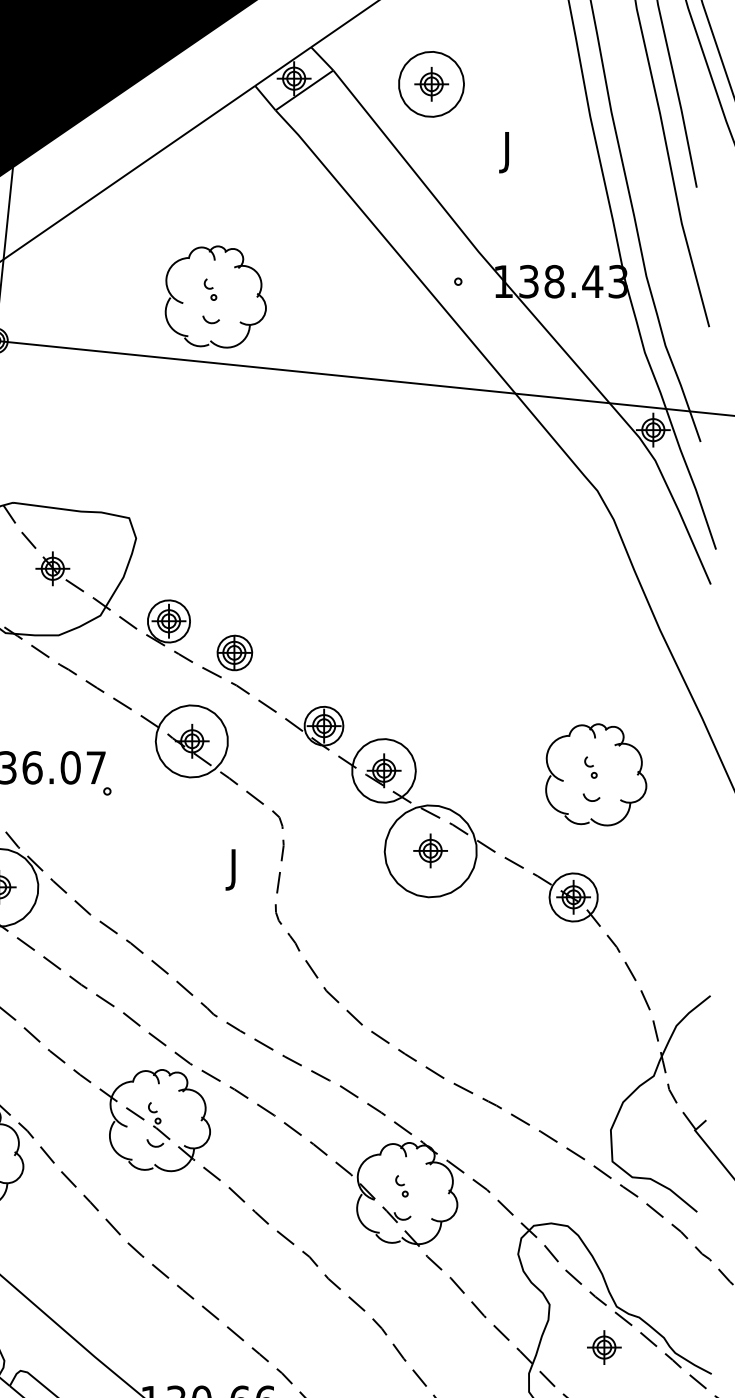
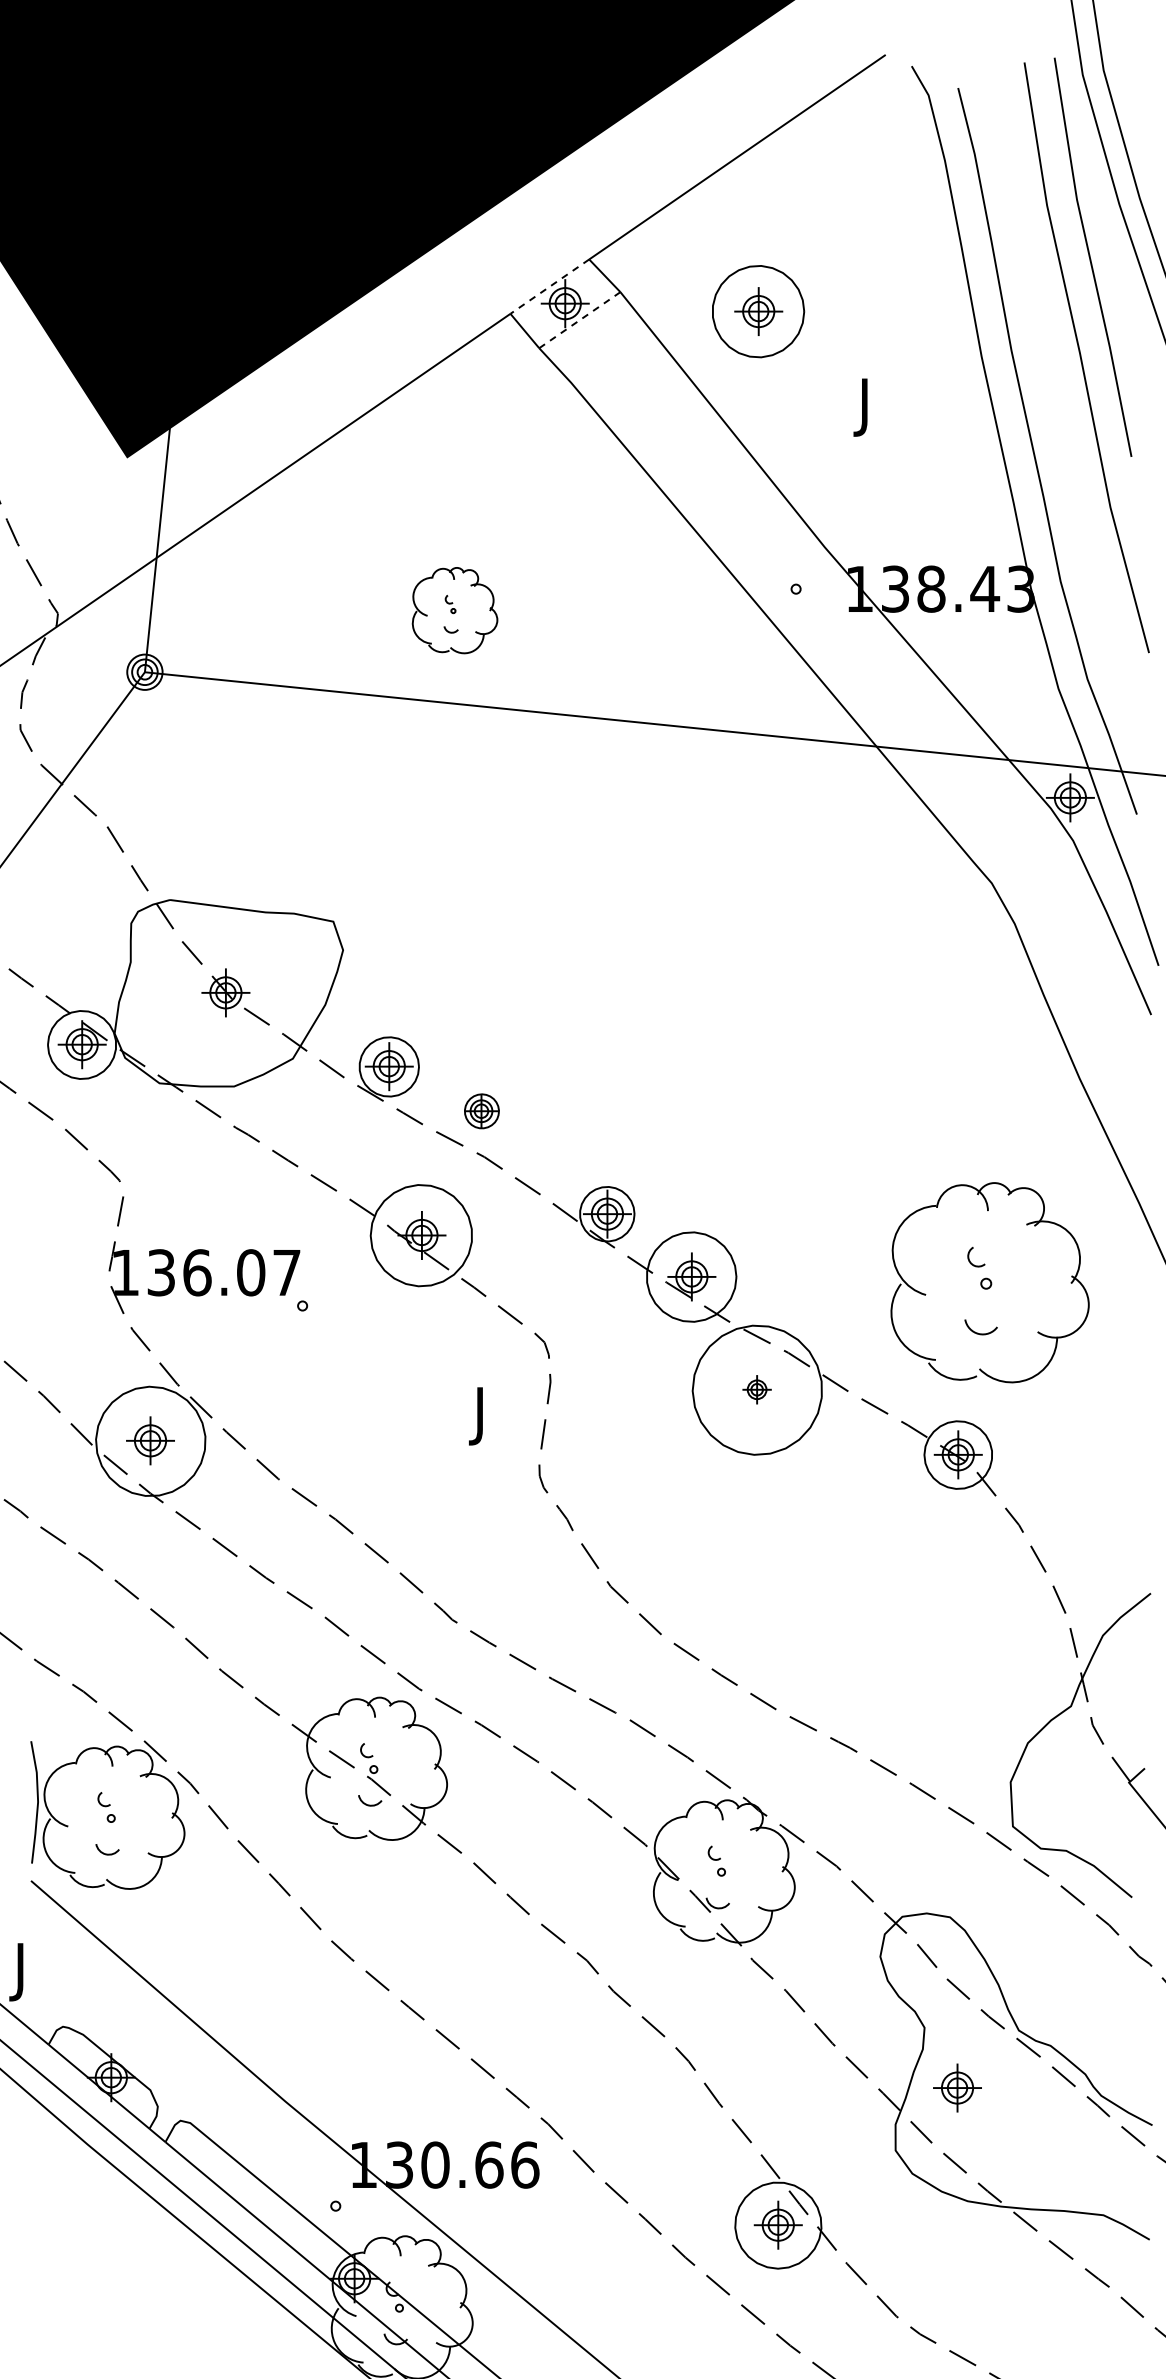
line: (282, 66) -> (549, 286), solid -> dashed
line: (304, 89) -> (580, 319), solid -> dashed
part: (215, 296) -> (454, 610), size x0.6
part: (234, 653) -> (481, 1111), size x0.7
part: (595, 774) -> (989, 1282), size x1.4
part: (430, 850) -> (756, 1389), size x0.6
part: (604, 1347) -> (957, 2087), moved

